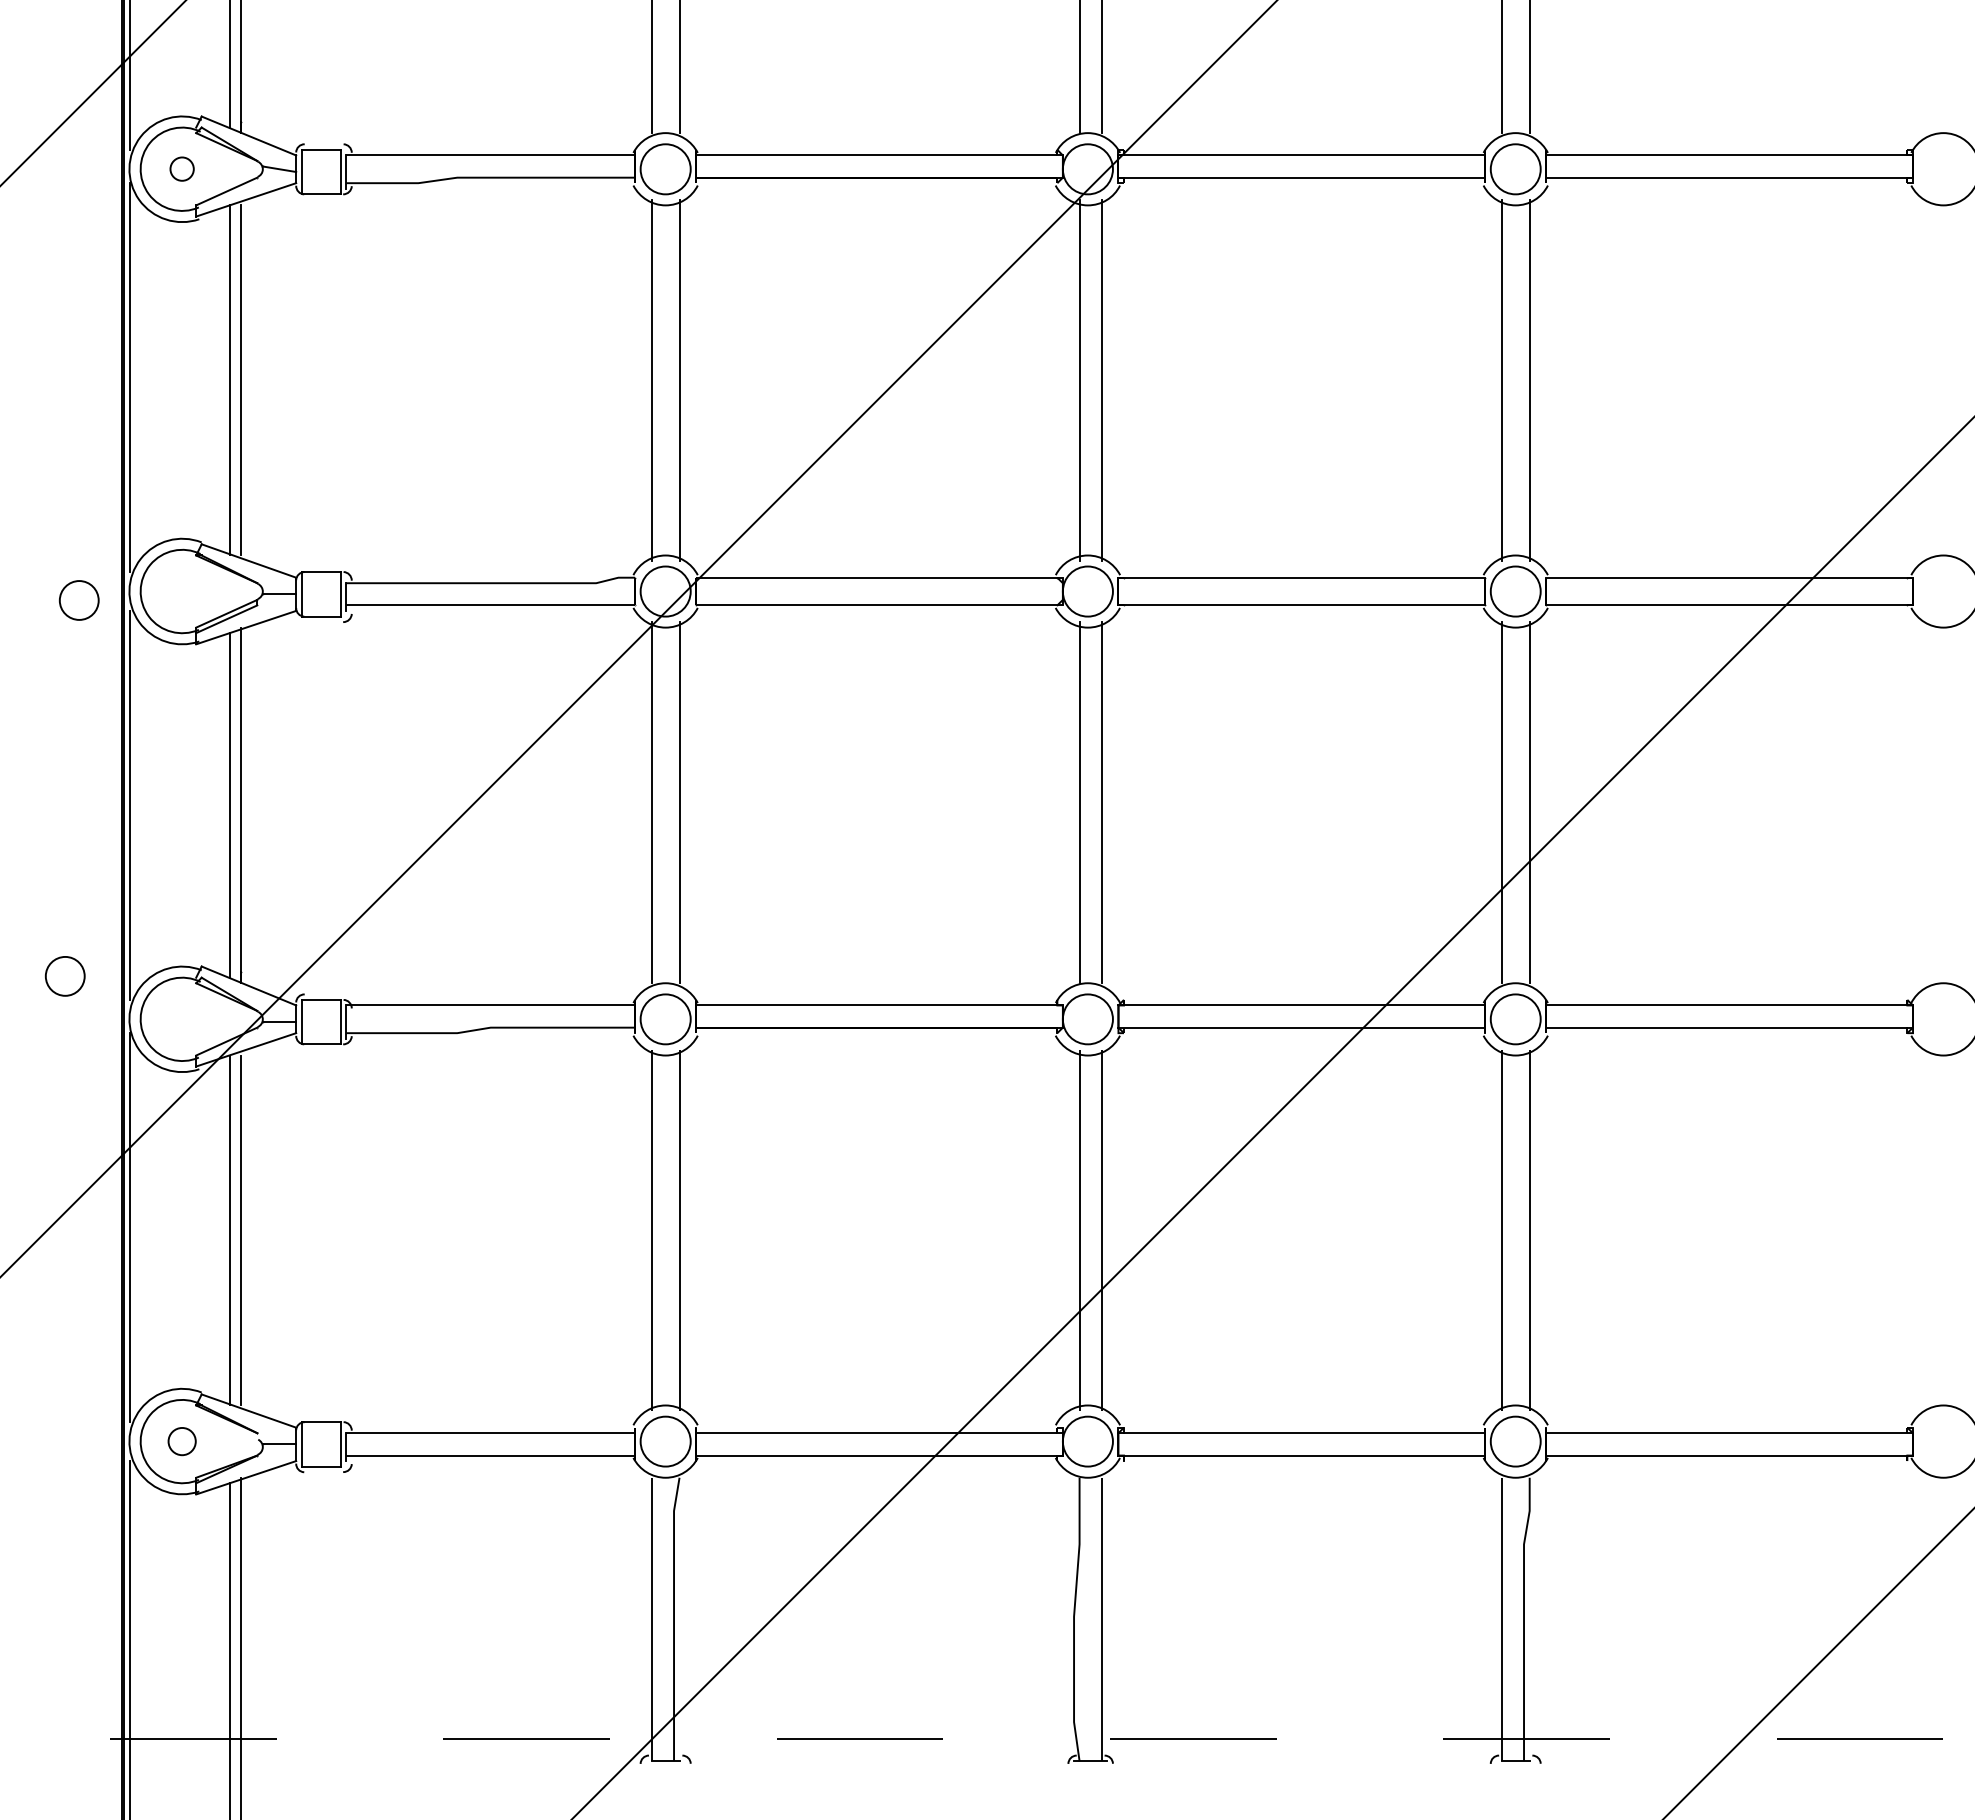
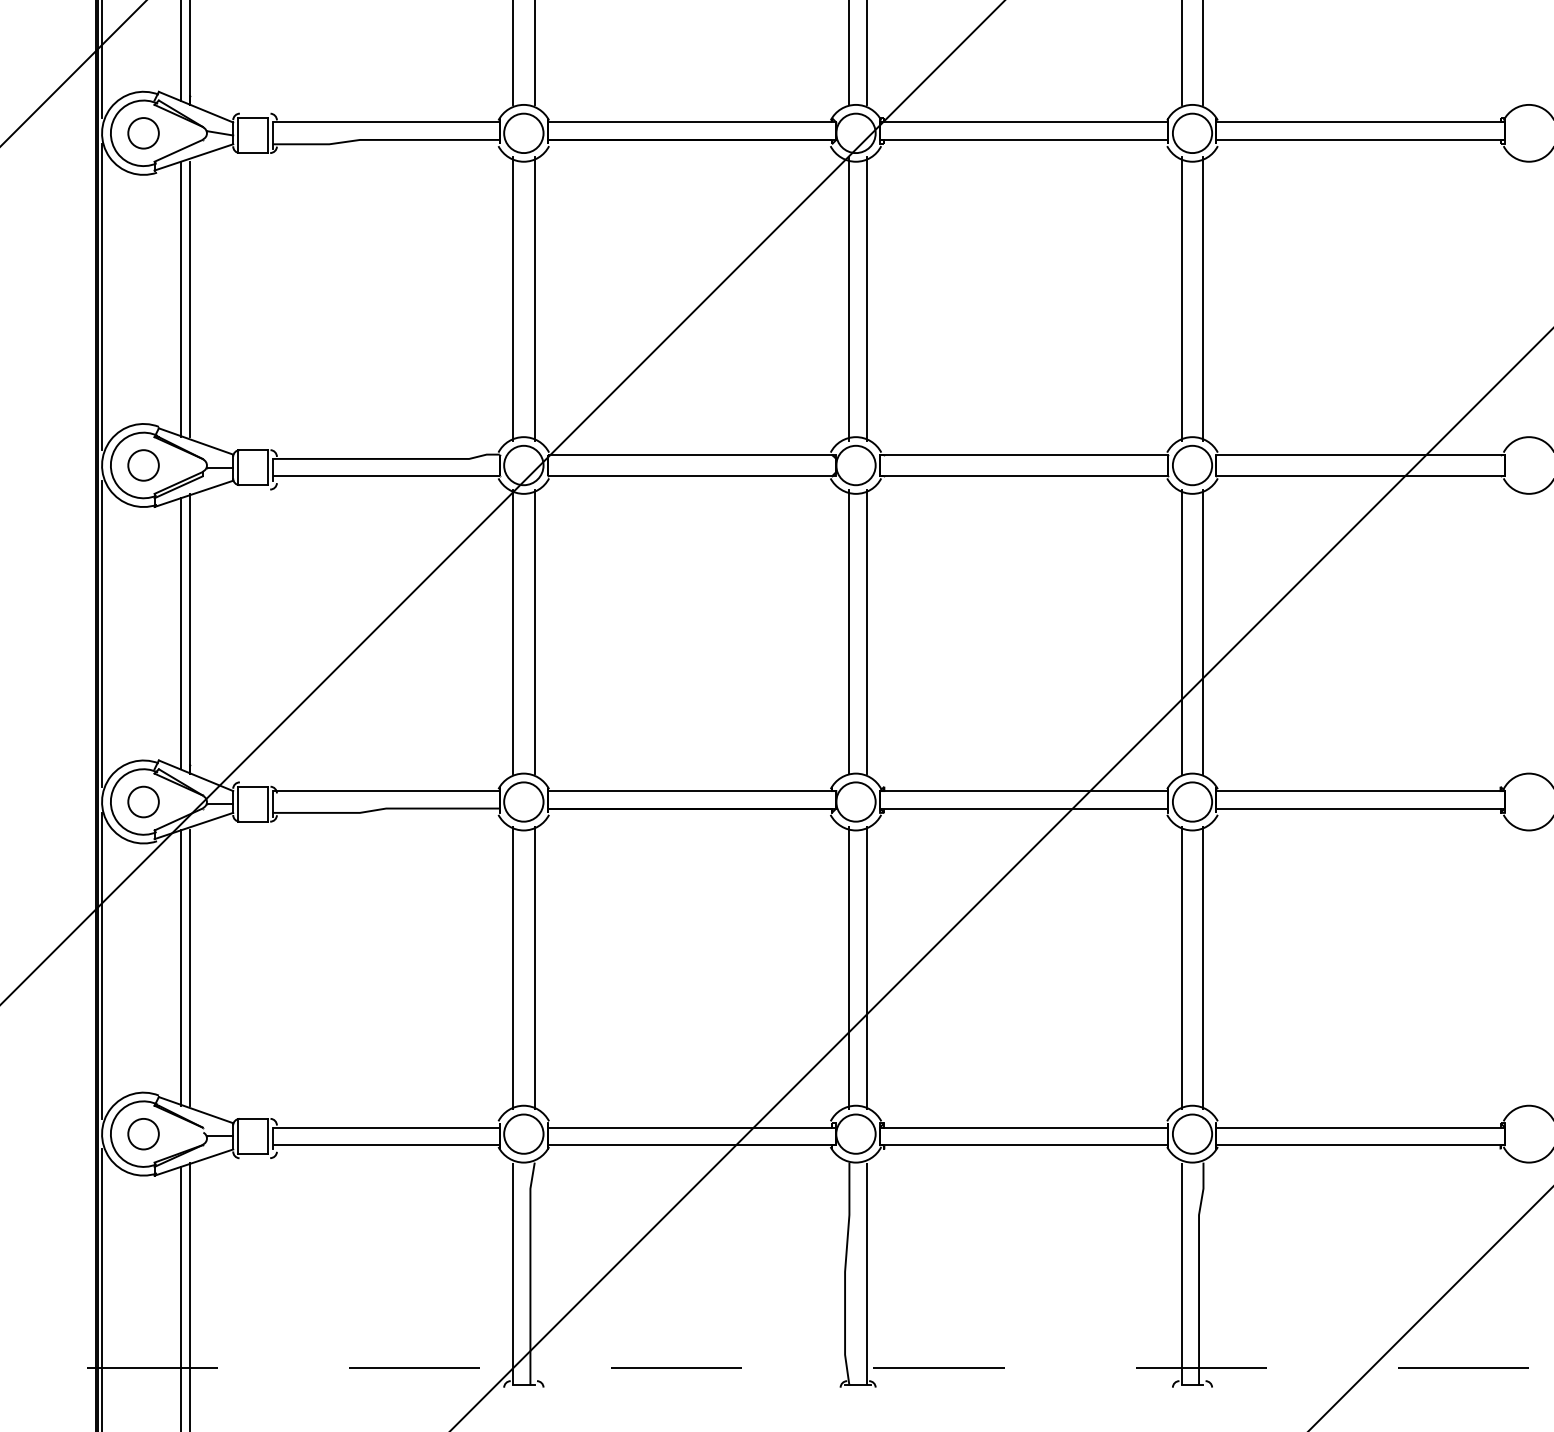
part: (181, 168) -> (143, 132), size x1.67
part: (78, 600) -> (143, 465), moved
part: (64, 976) -> (143, 802), moved
part: (181, 1441) -> (143, 1134), size x1.43

